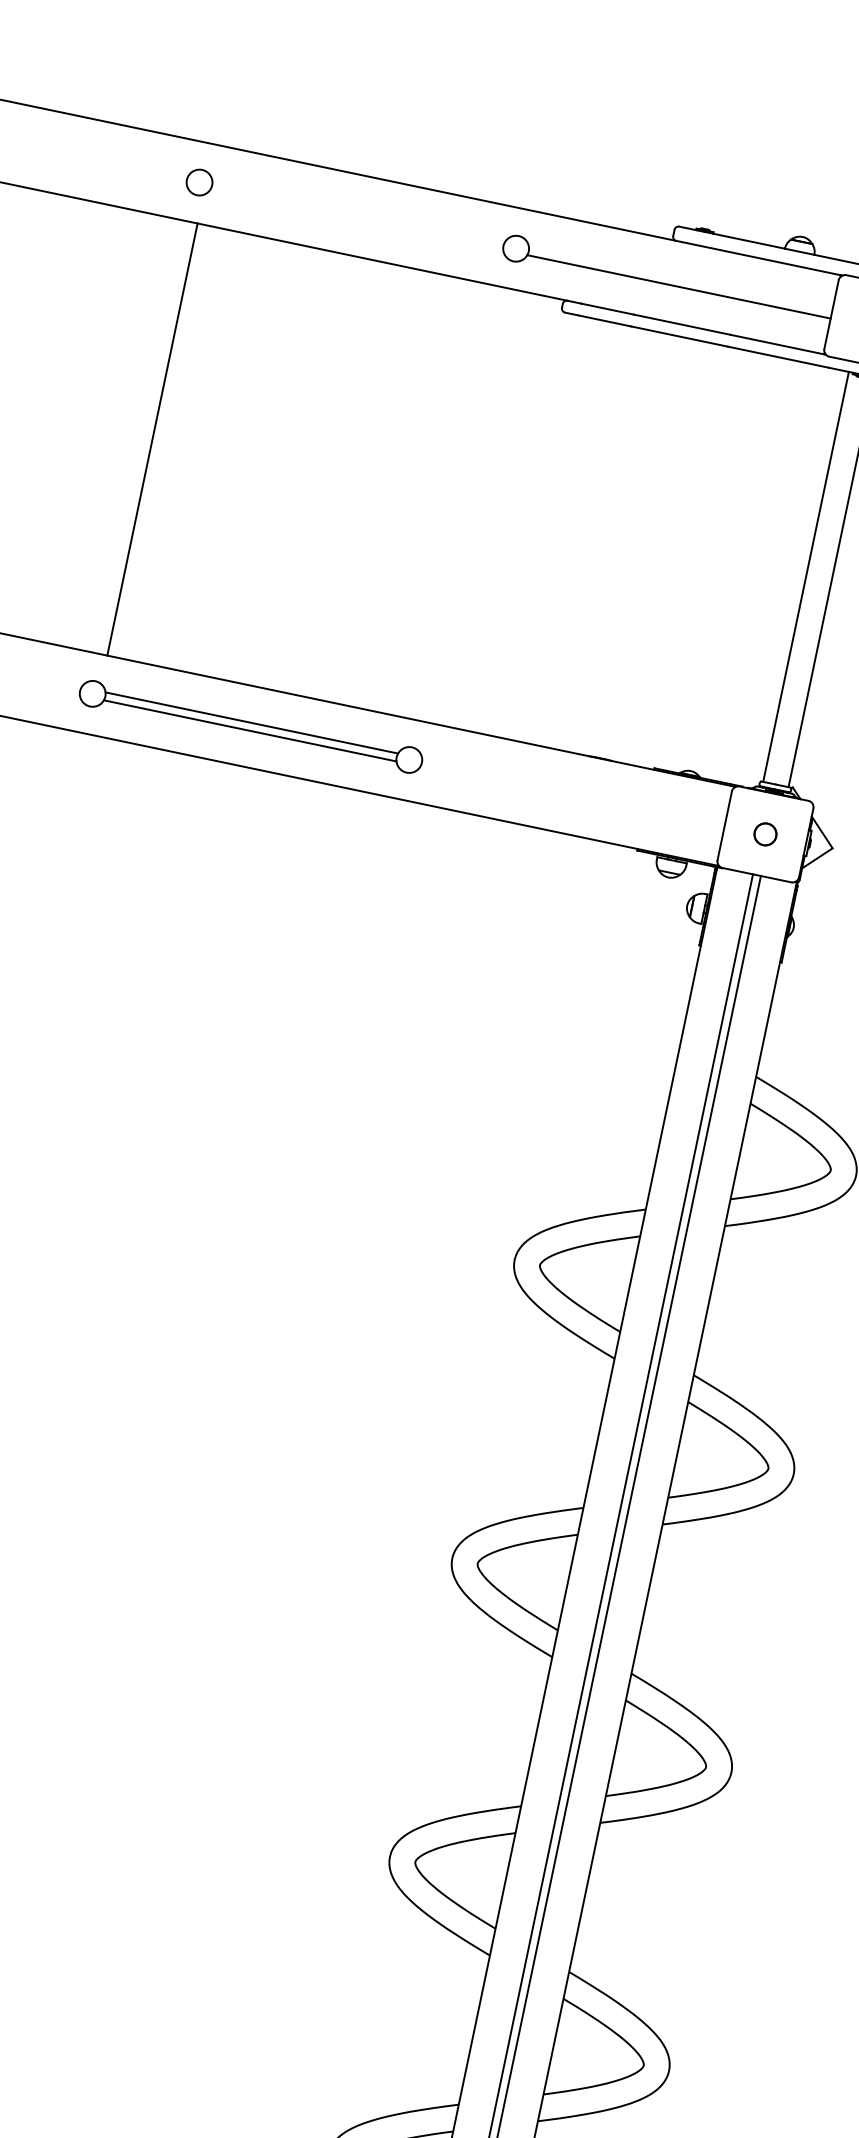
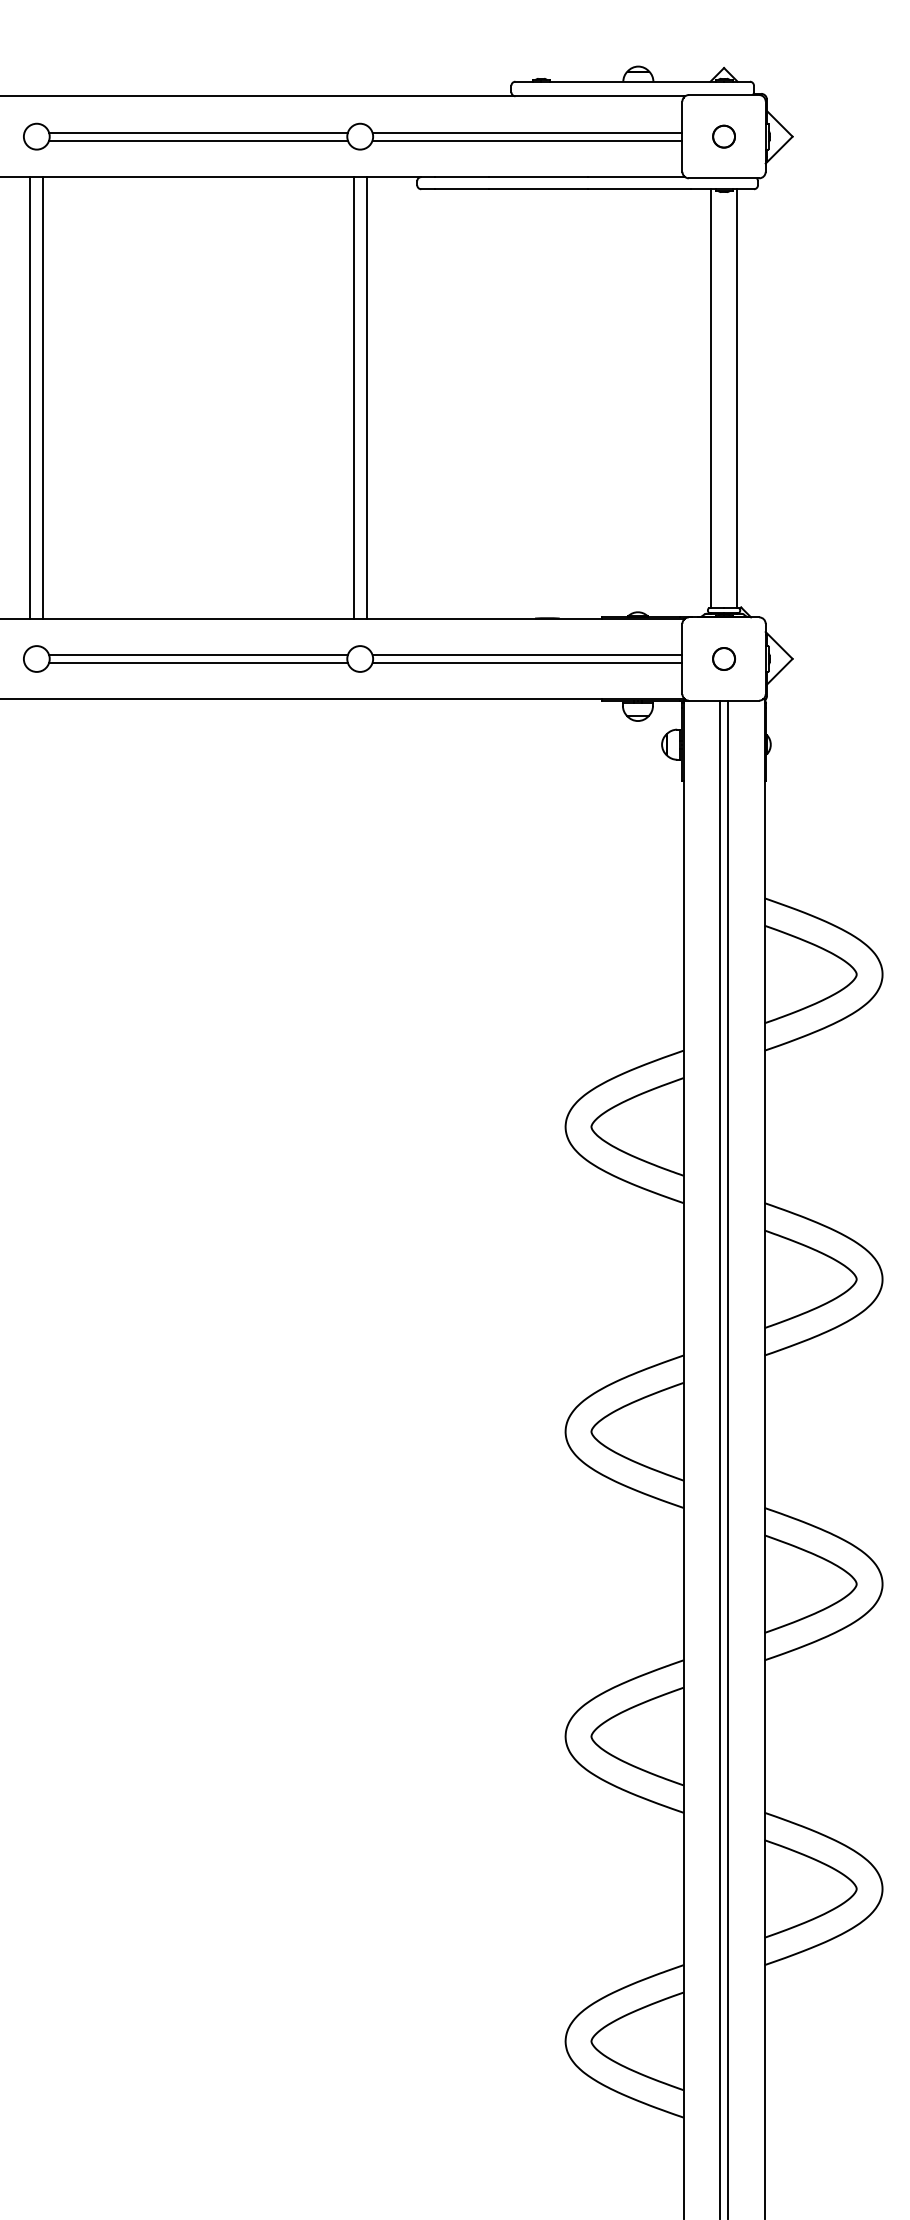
line: (358, 211) -> (198, 132), added
line: (357, 219) -> (198, 140), added
line: (680, 278) -> (527, 132), added
line: (140, 436) -> (30, 397), added
line: (456, 502) -> (353, 397), added
line: (468, 505) -> (366, 397), added
line: (573, 789) -> (527, 654), added
line: (572, 798) -> (527, 663), added

